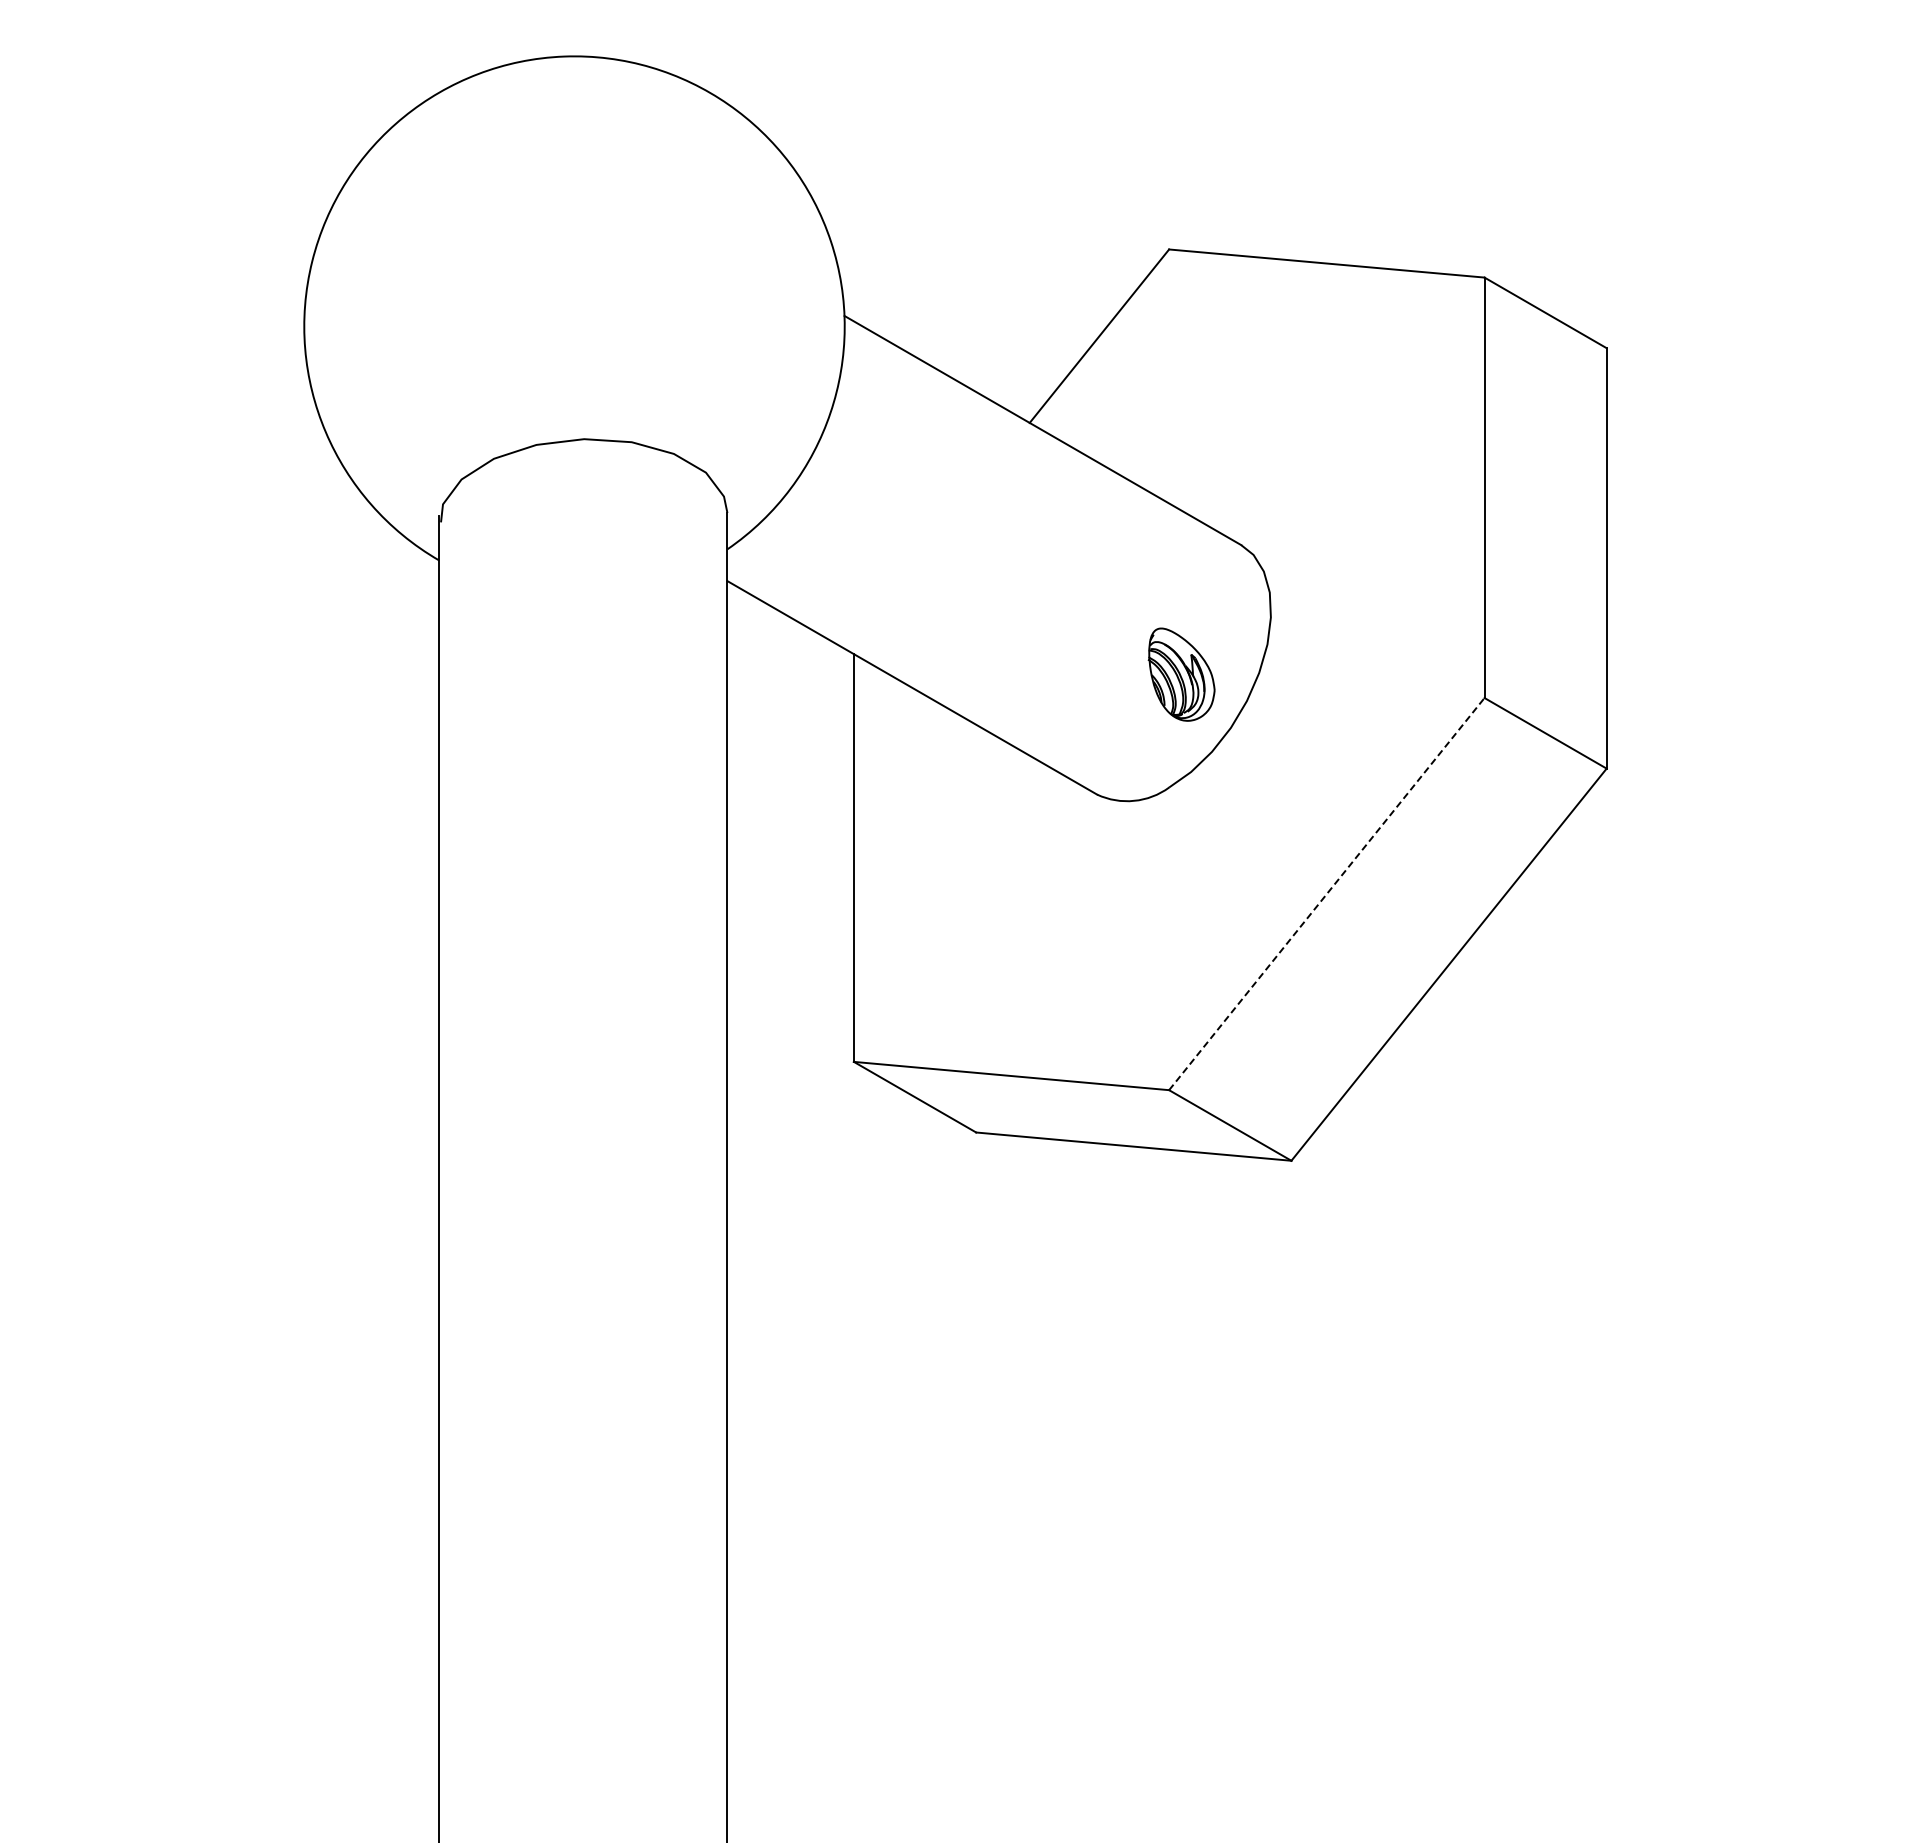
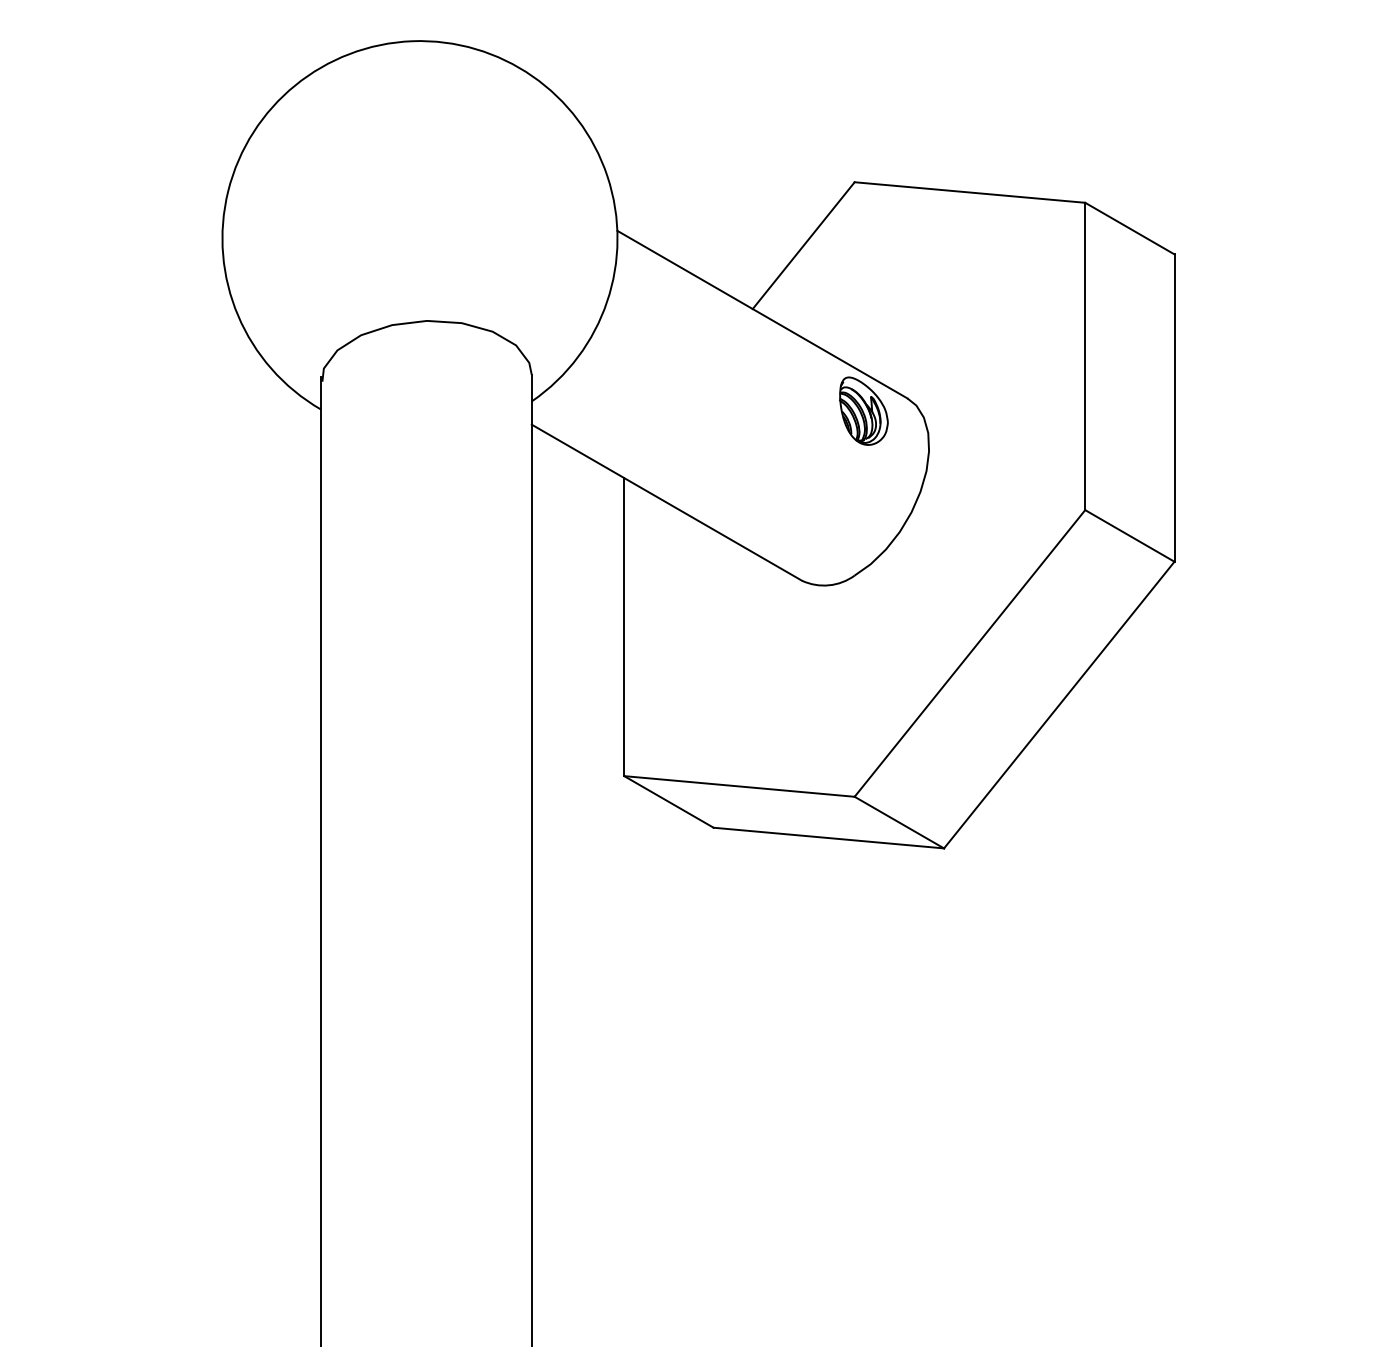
part: (1181, 674) -> (863, 411), moved
line: (1326, 894) -> (969, 653), dashed -> solid

